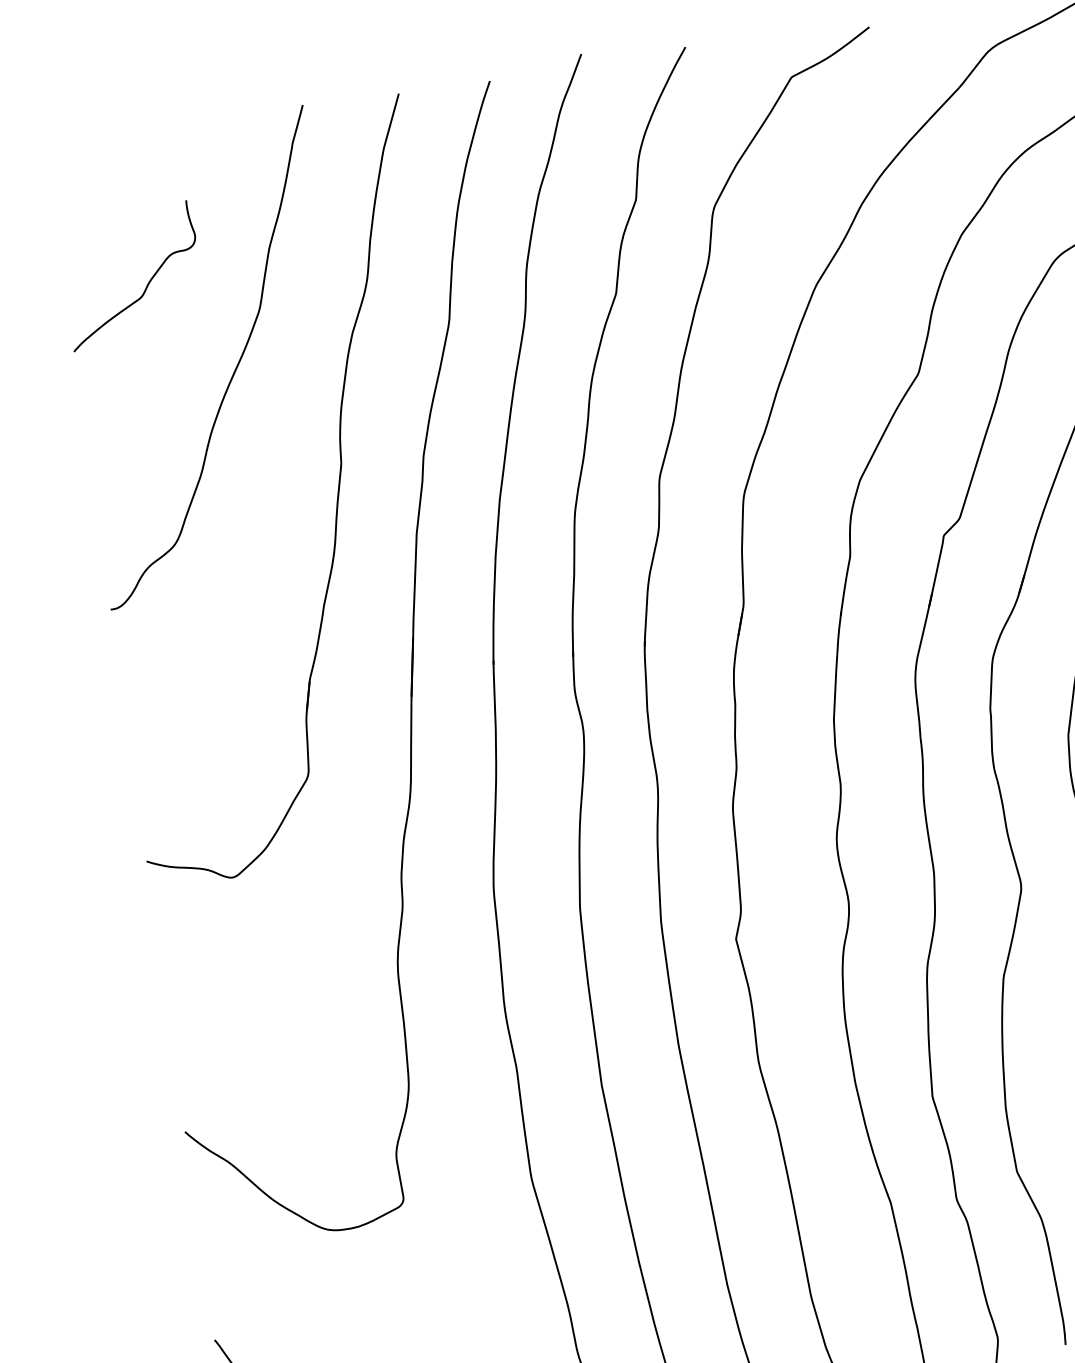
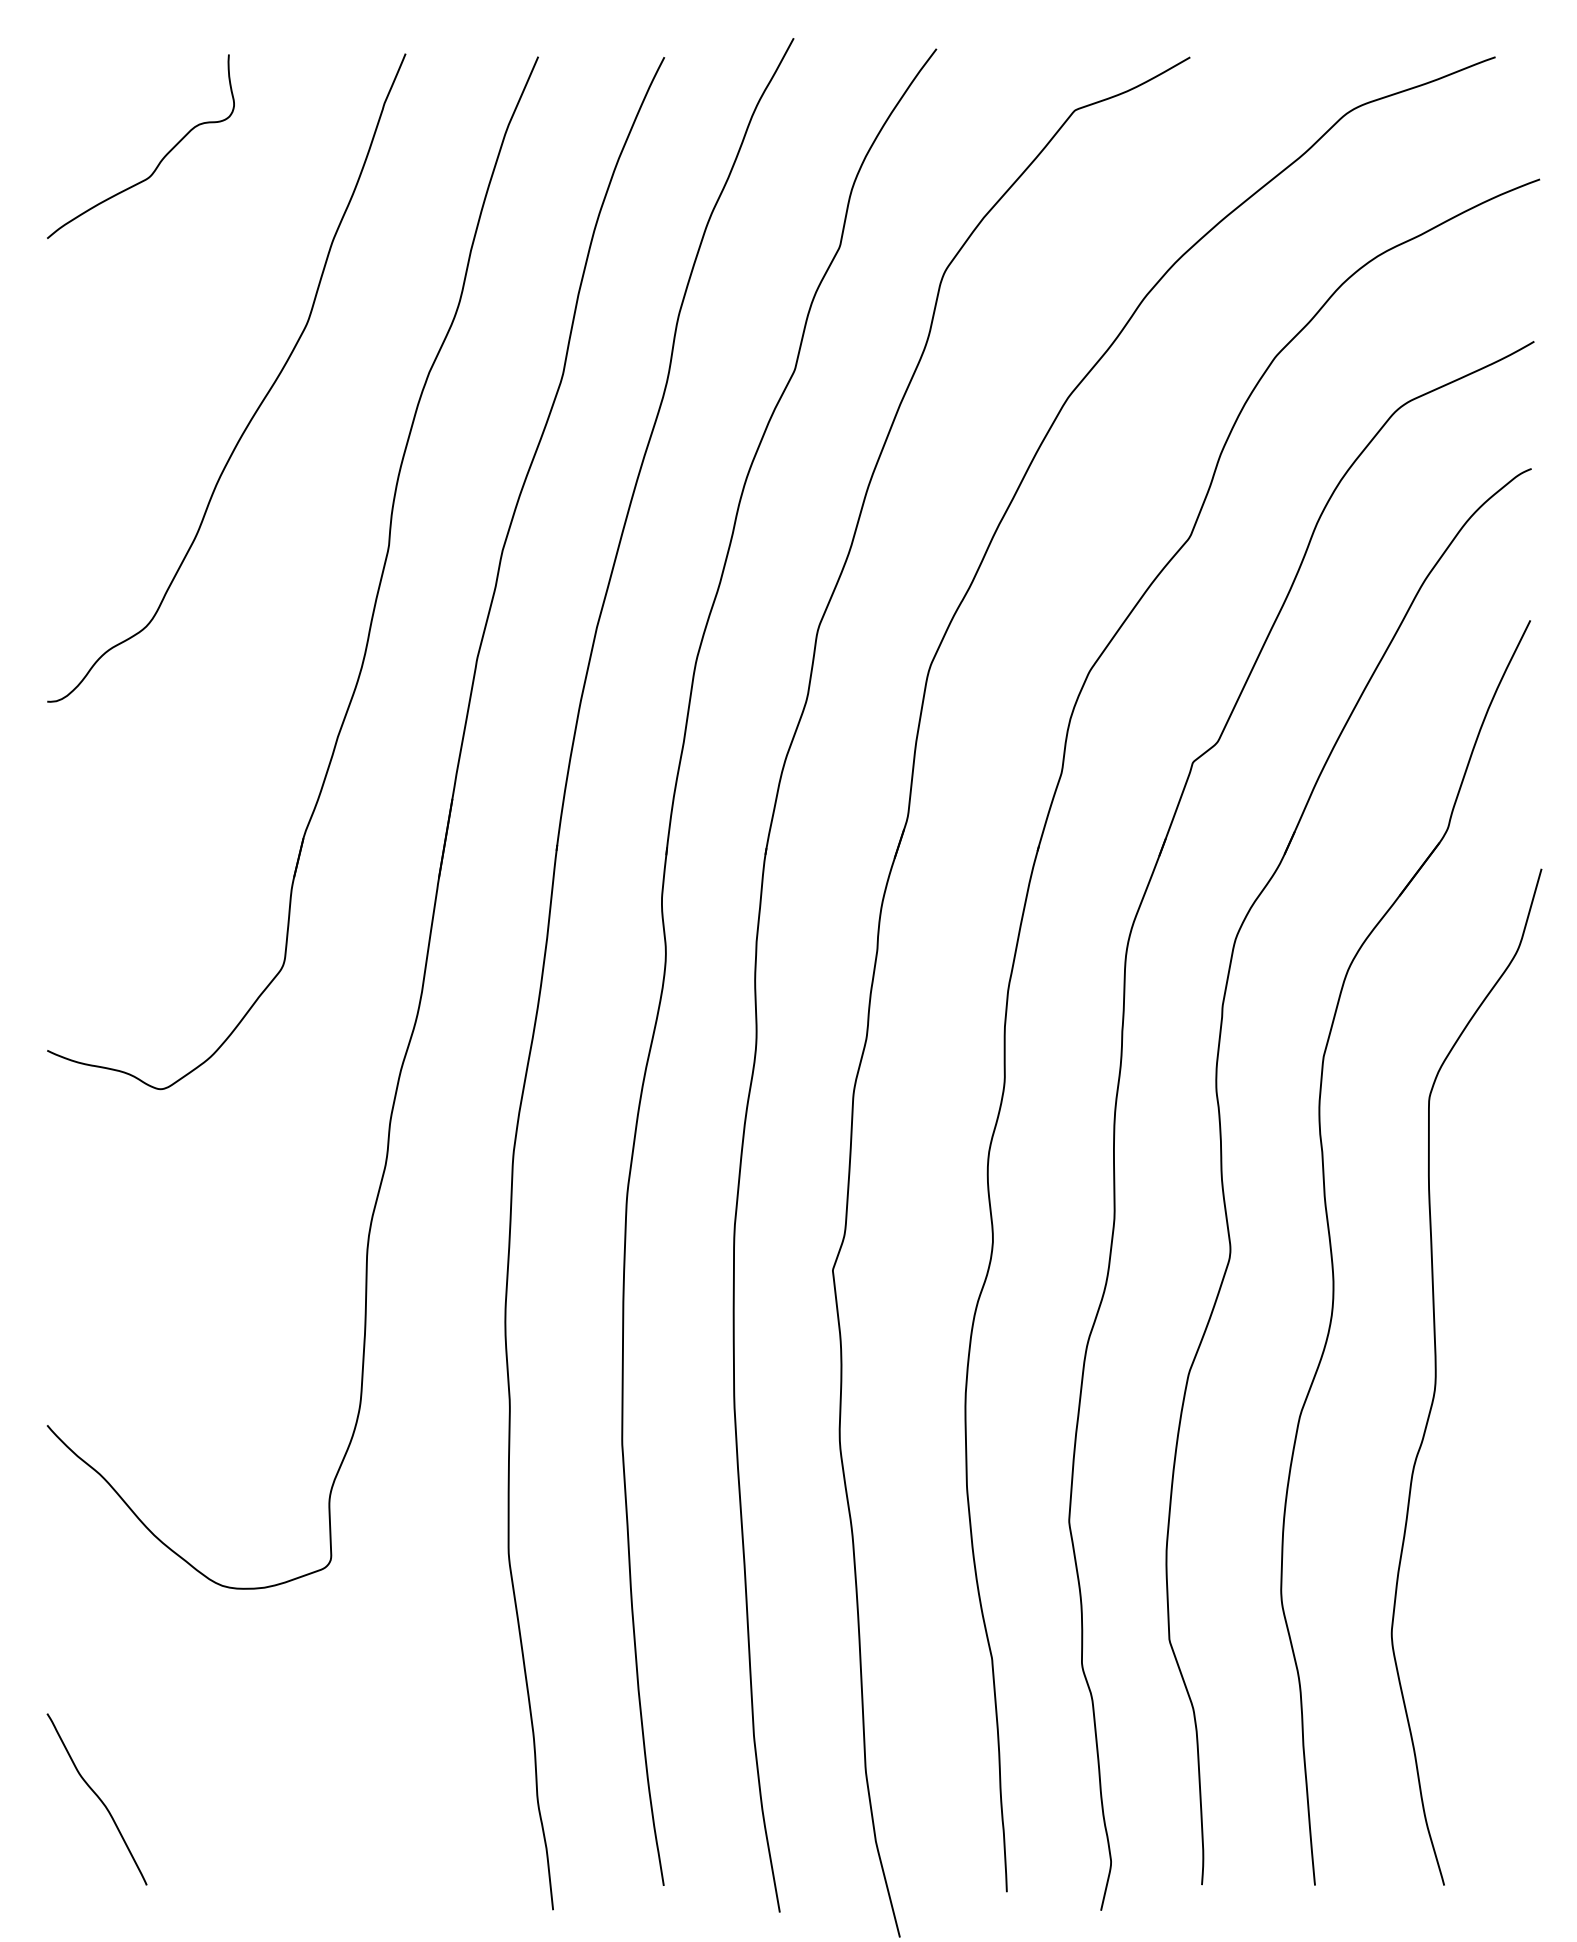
curve: (147, 284) -> (159, 161), moved

